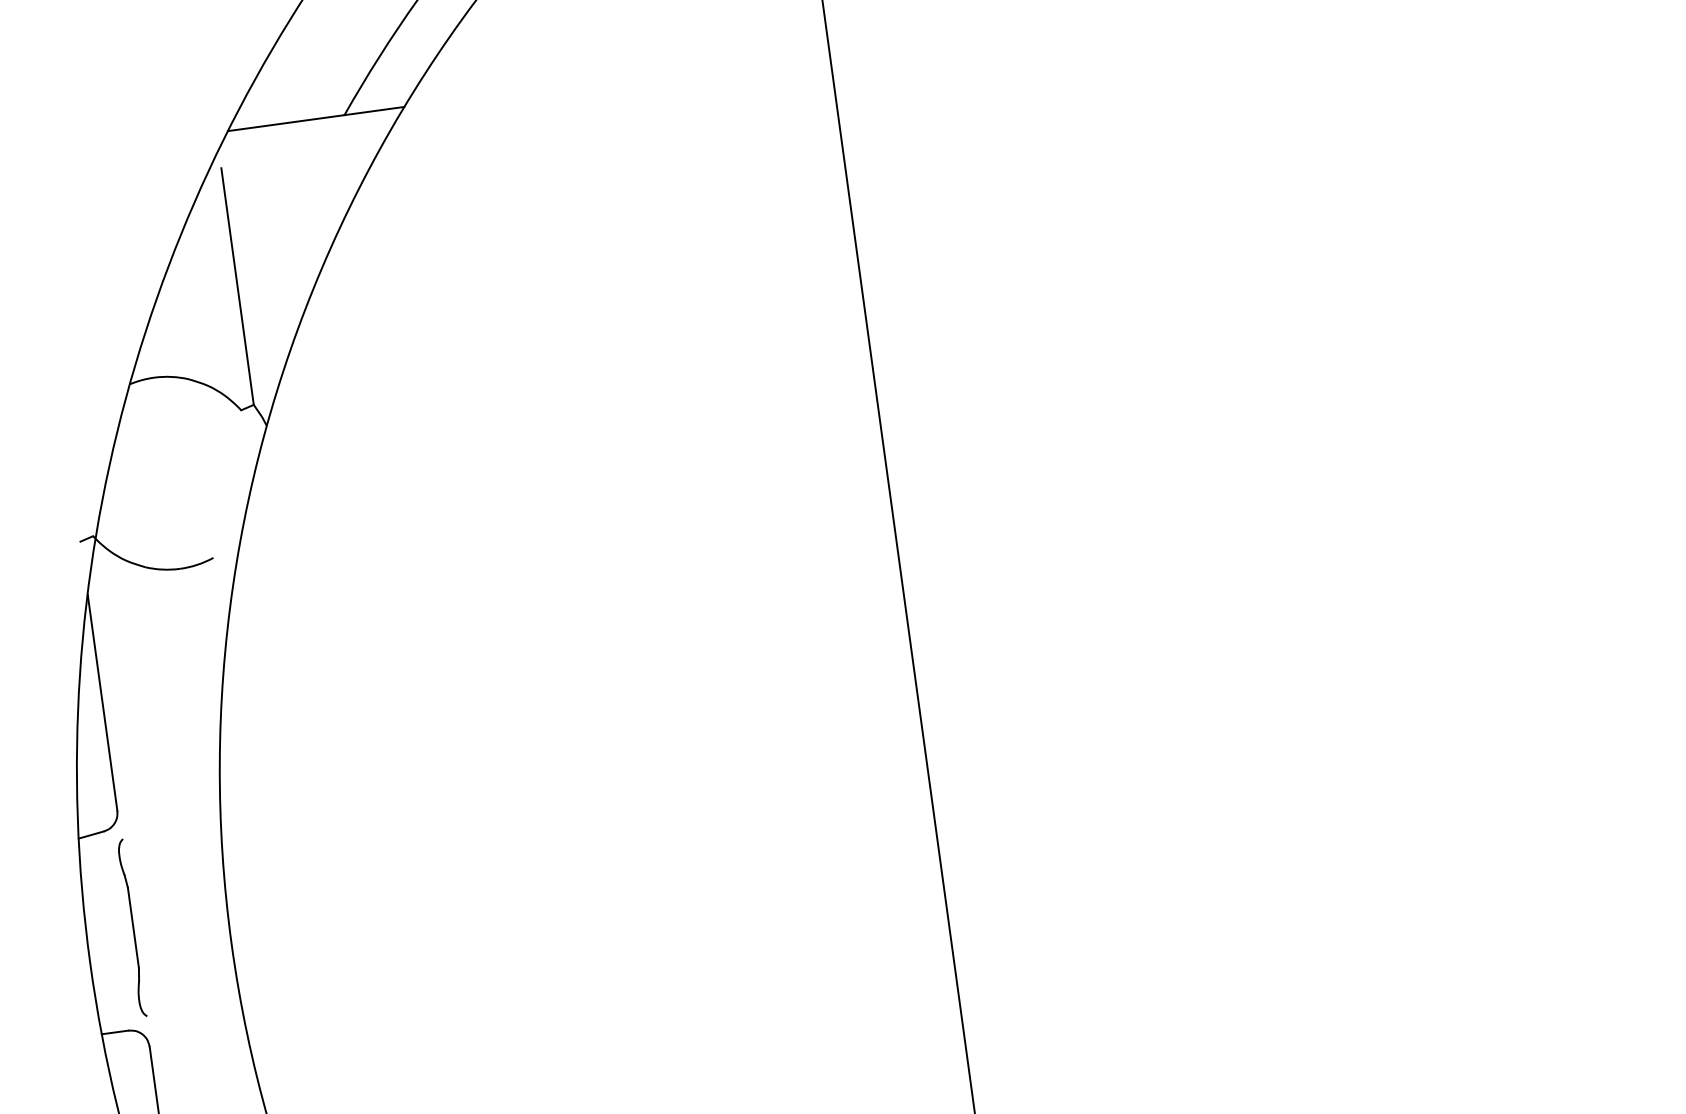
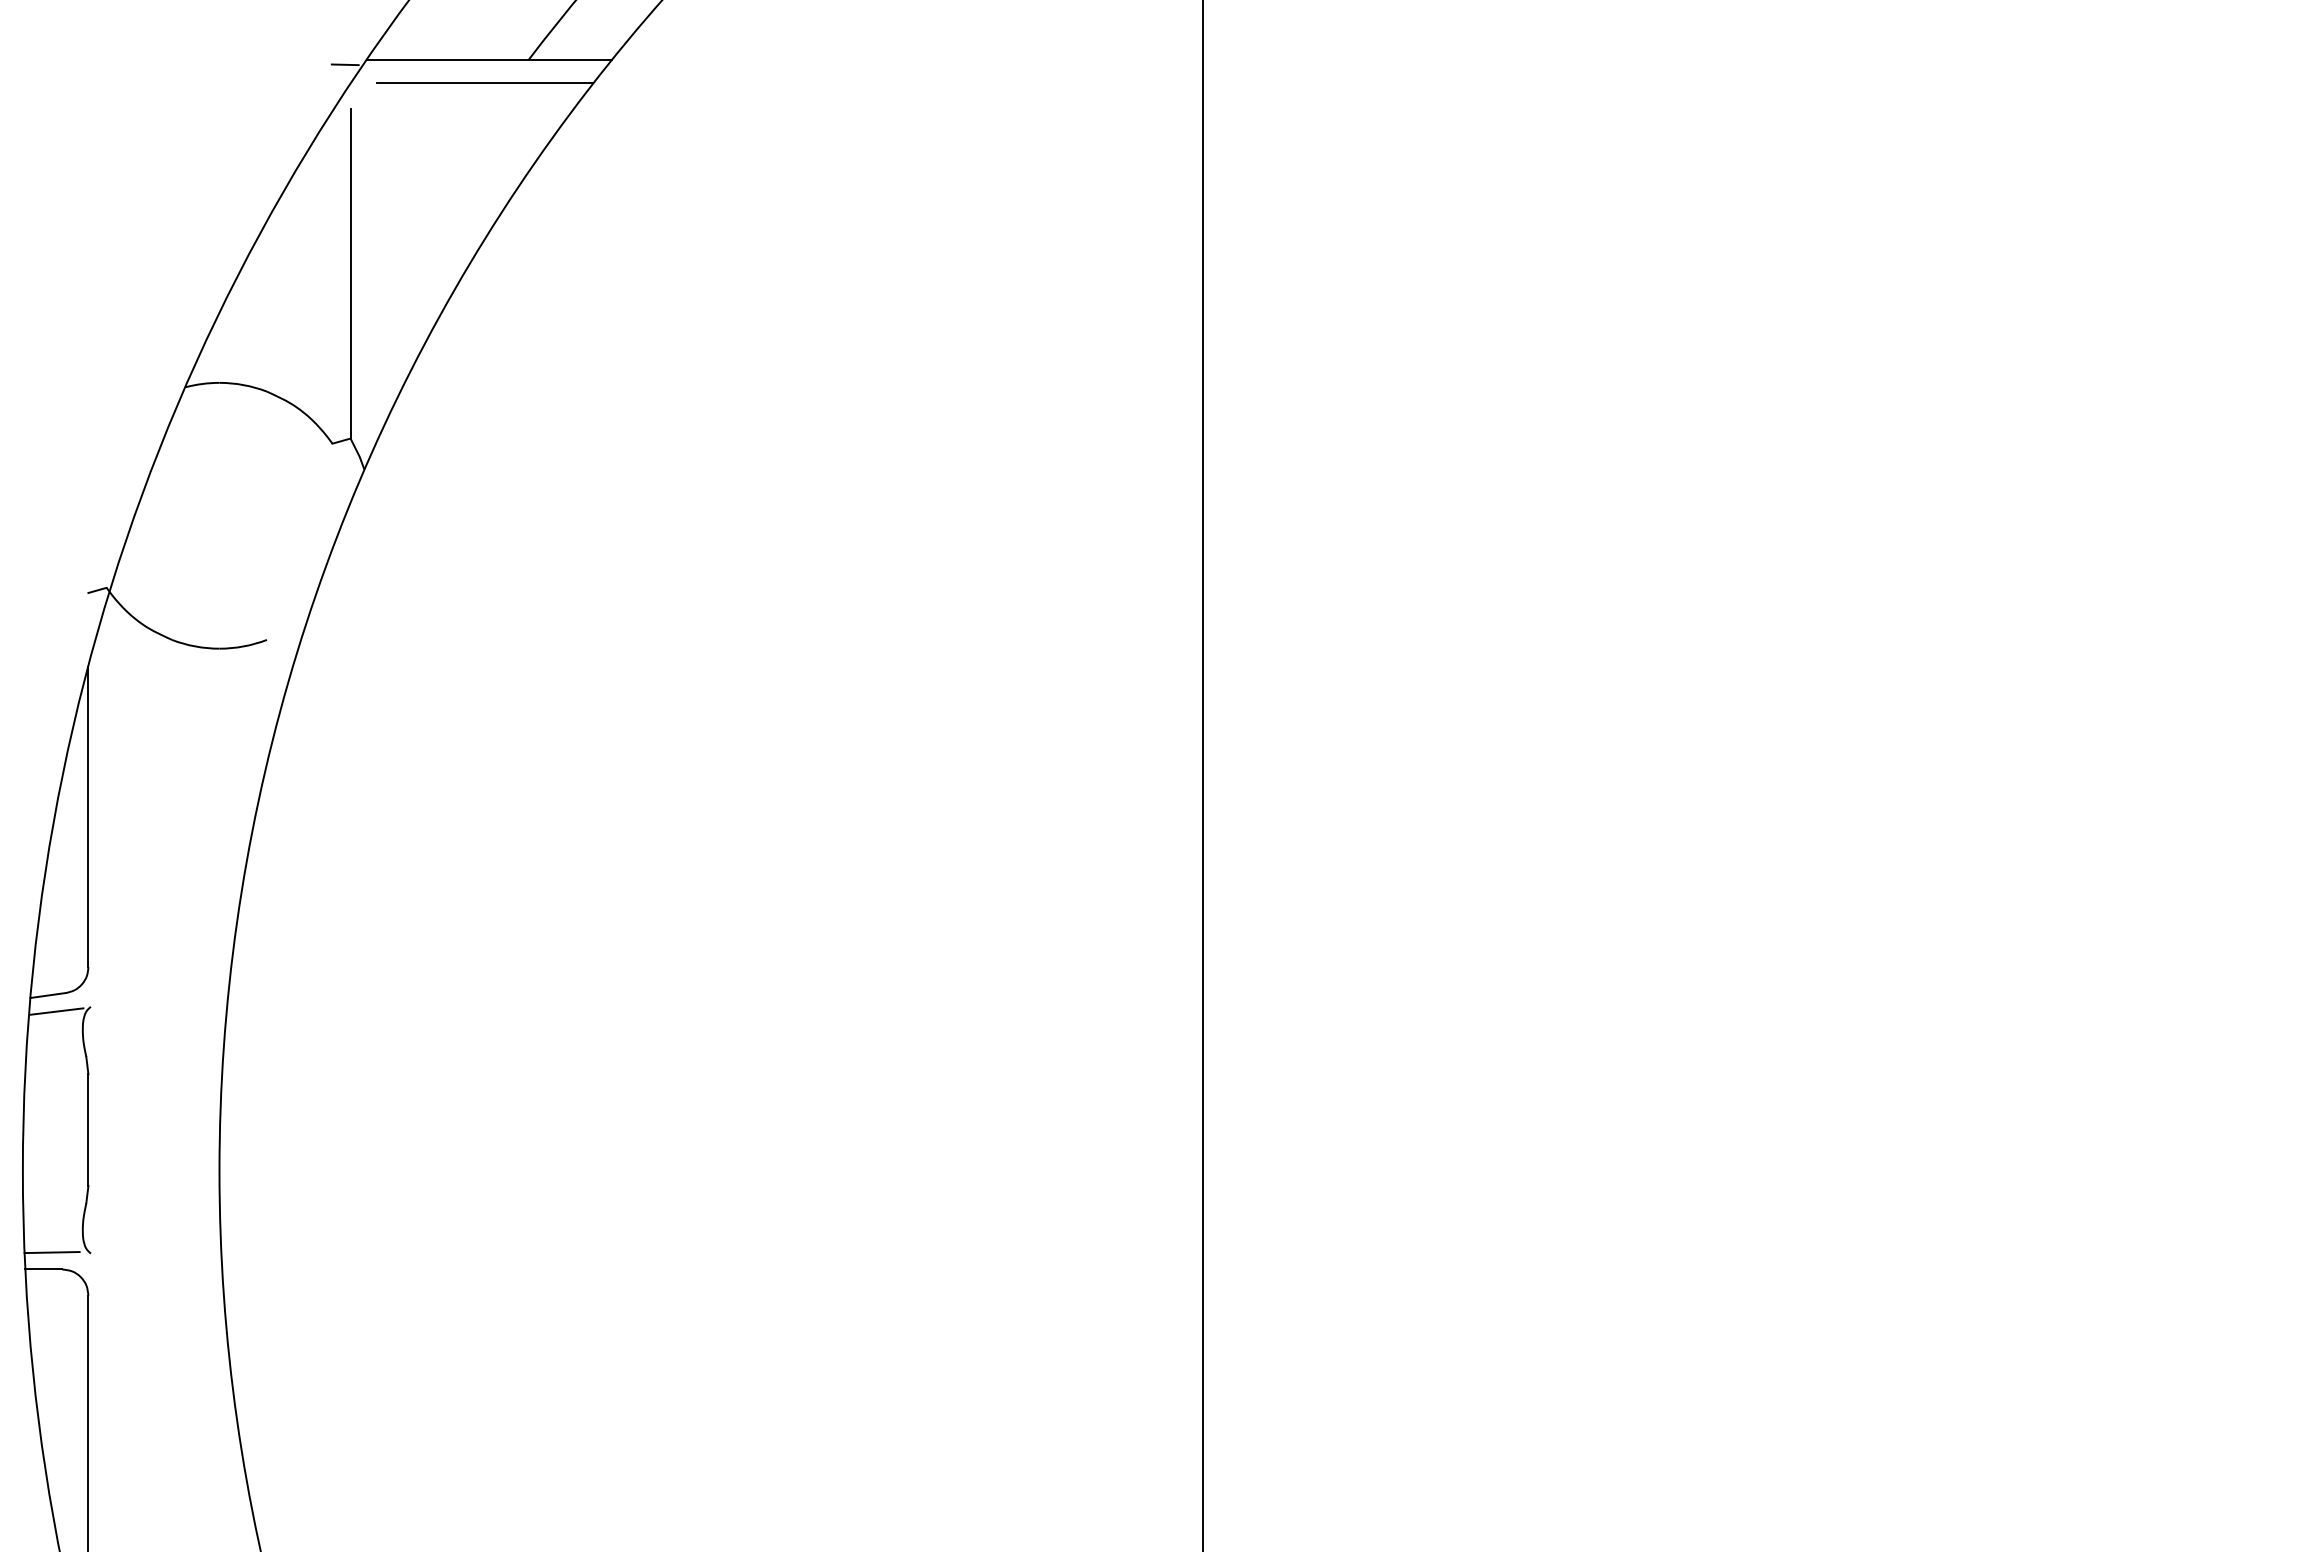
line: (212, 136) -> (344, 64), added
line: (315, 136) -> (484, 83), added
line: (98, 845) -> (56, 1011), added
line: (118, 1019) -> (51, 1252), added

